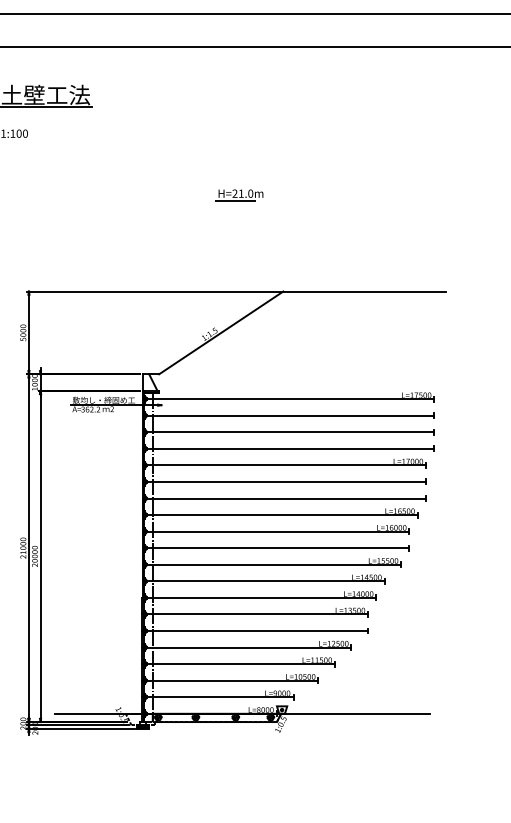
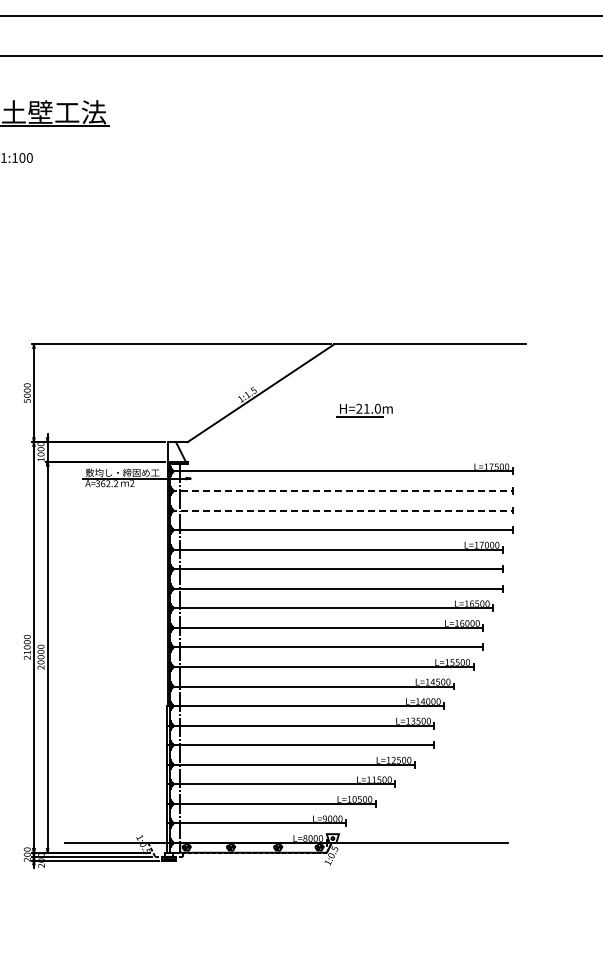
part: (239, 195) -> (364, 410), moved
line: (290, 415) -> (342, 490), solid -> dashed
line: (290, 432) -> (342, 510), solid -> dashed

